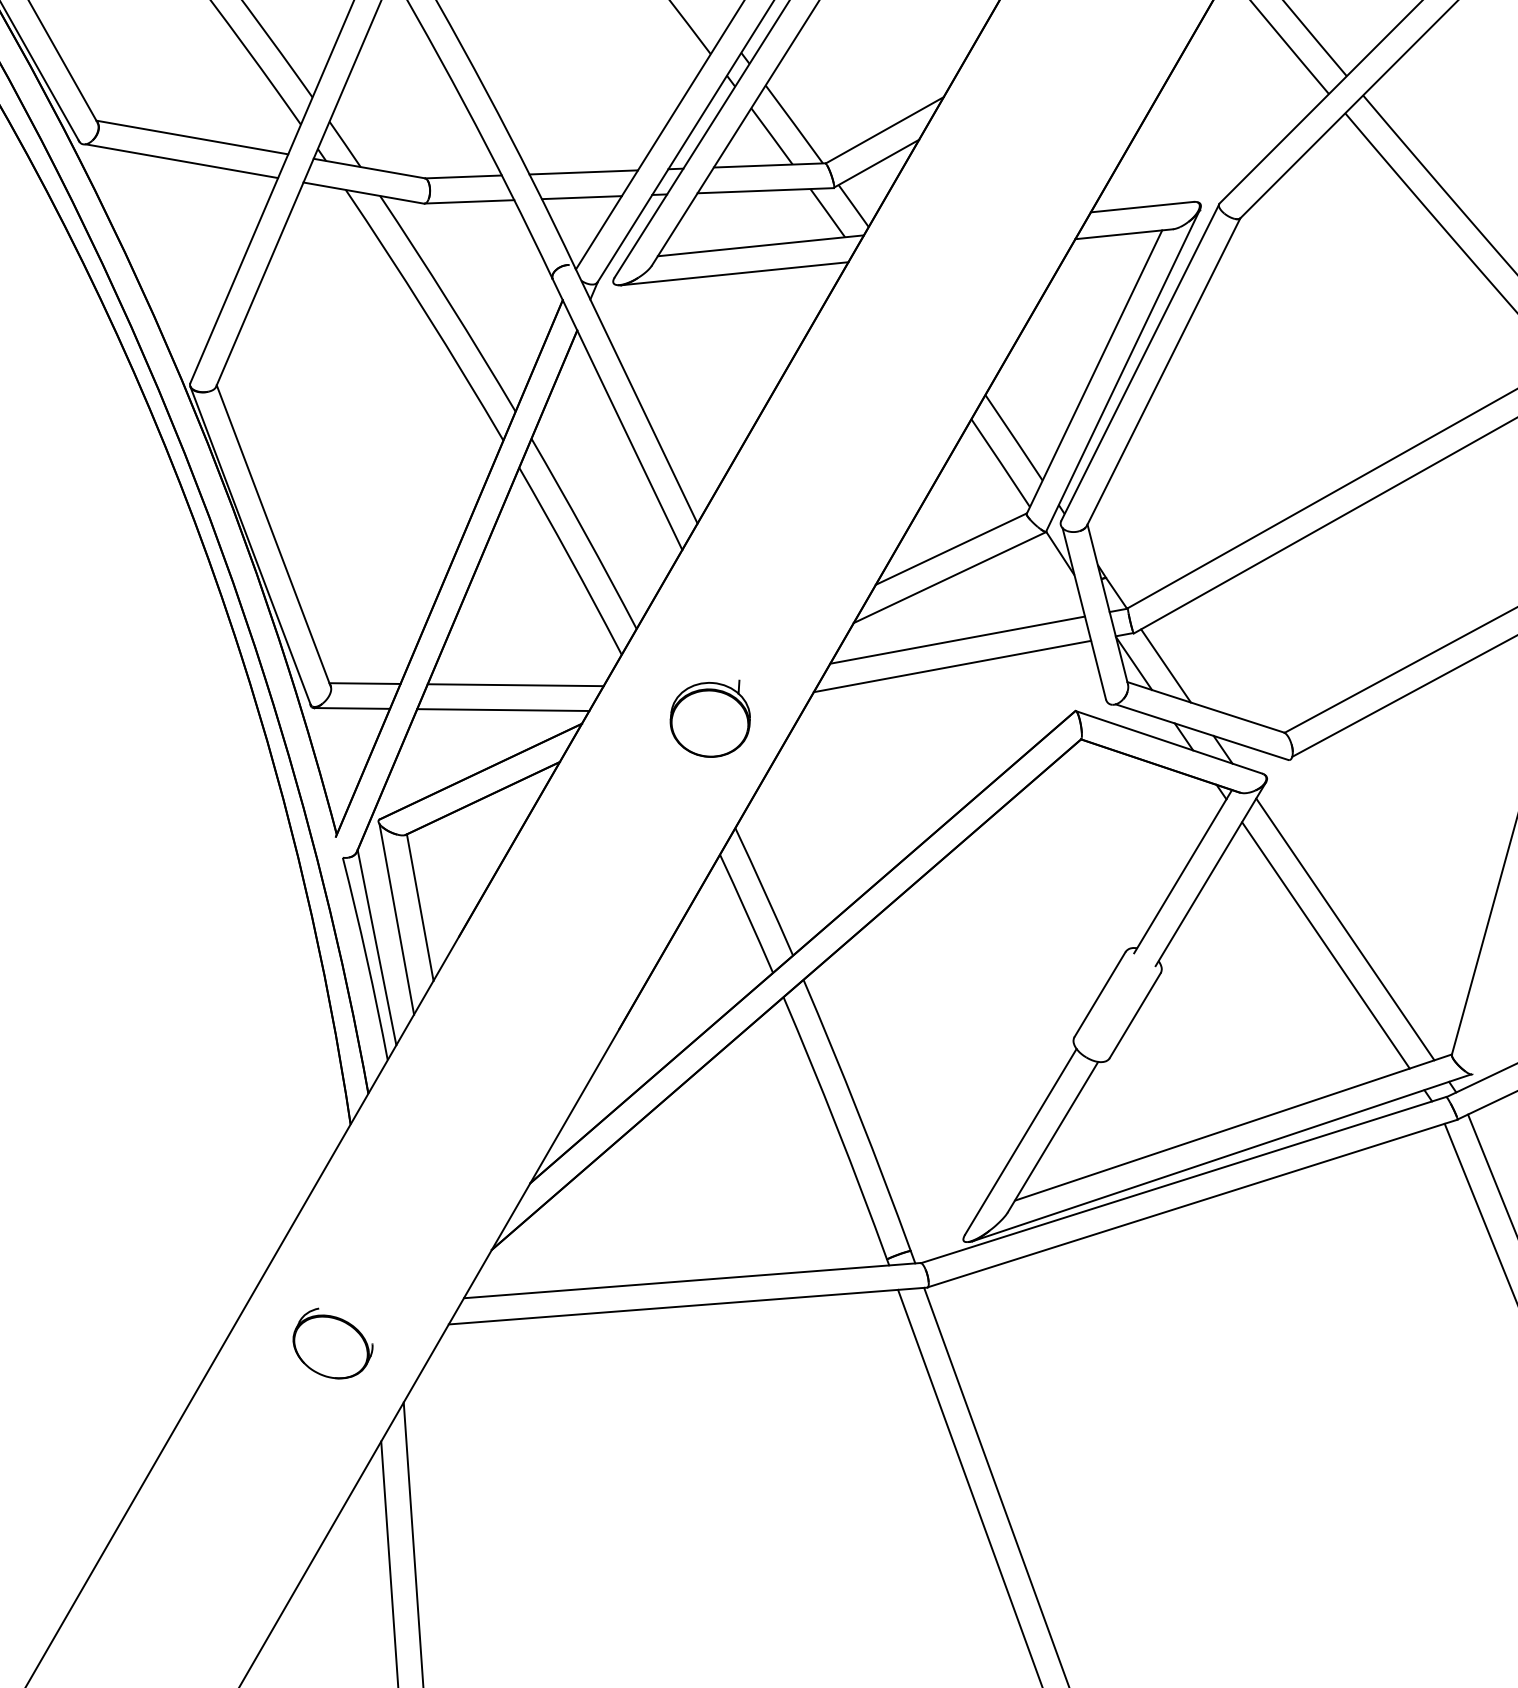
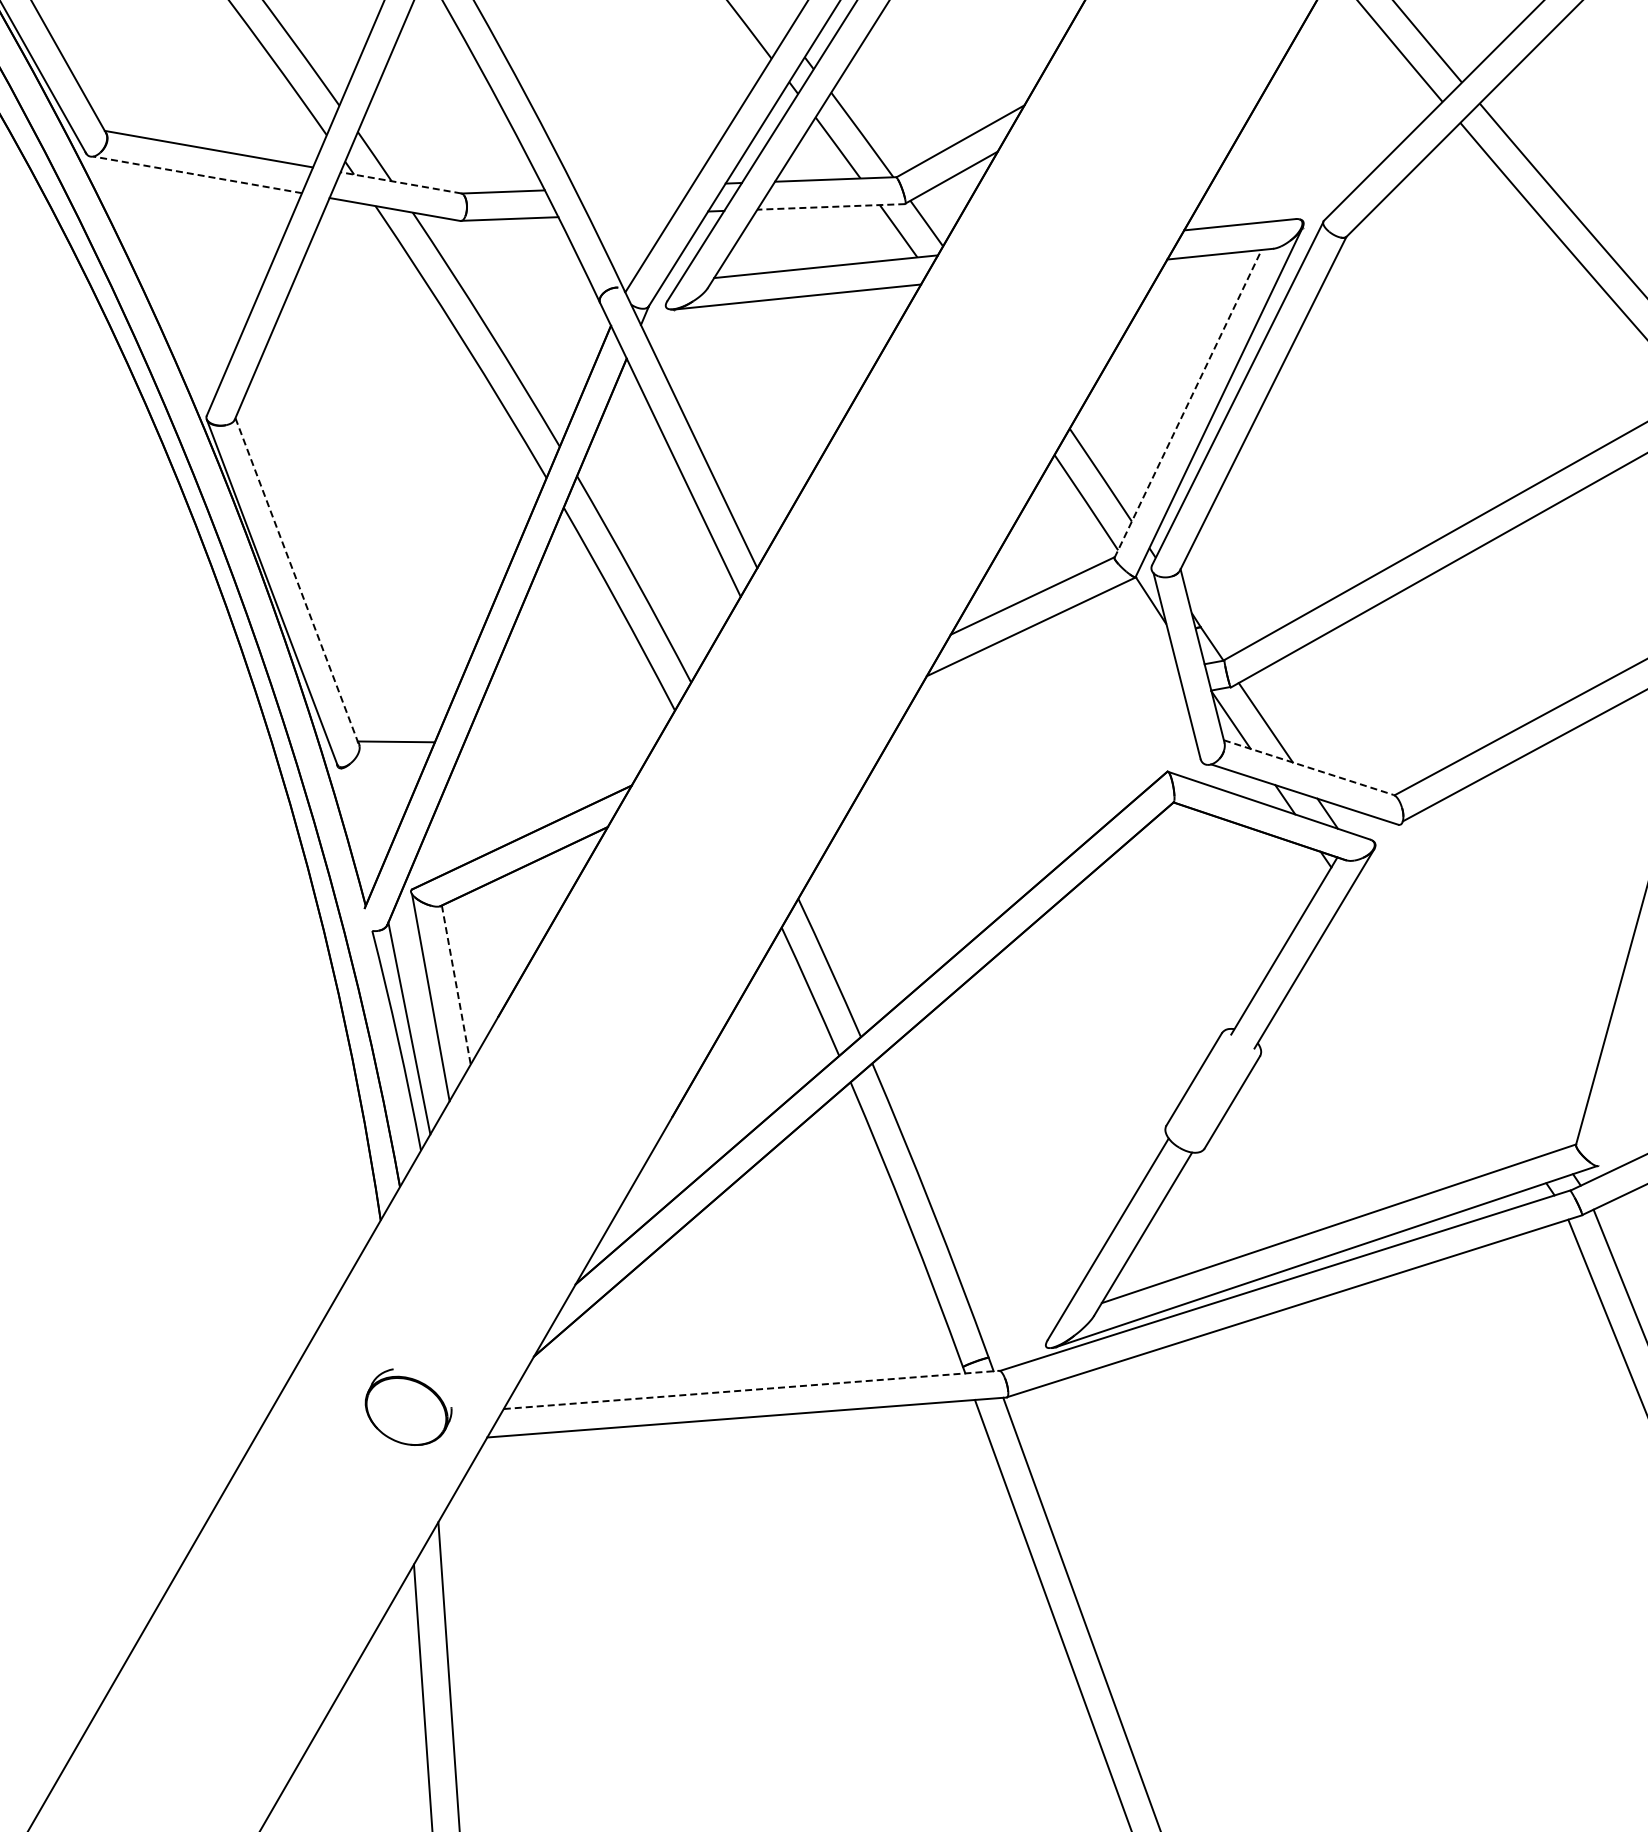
line: (181, 160) -> (197, 174), solid -> dashed
line: (368, 168) -> (400, 182), solid -> dashed
line: (583, 171) -> (633, 186), removed
line: (765, 190) -> (831, 206), solid -> dashed
line: (581, 197) -> (631, 214), removed
line: (1094, 371) -> (1188, 403), solid -> dashed
line: (273, 536) -> (297, 582), solid -> dashed
line: (957, 639) -> (1039, 694), removed
line: (952, 666) -> (1033, 723), removed
line: (515, 685) -> (559, 743), removed
line: (1206, 707) -> (1309, 767), solid -> dashed
line: (352, 708) -> (382, 768), removed
line: (503, 709) -> (546, 770), removed
part: (710, 718) -> (771, 779), removed
line: (420, 908) -> (456, 985), solid -> dashed
line: (1345, 929) -> (1460, 1008), removed
line: (1326, 944) -> (1439, 1025), removed
line: (692, 1280) -> (751, 1389), solid -> dashed
part: (332, 1342) -> (408, 1406), moved

